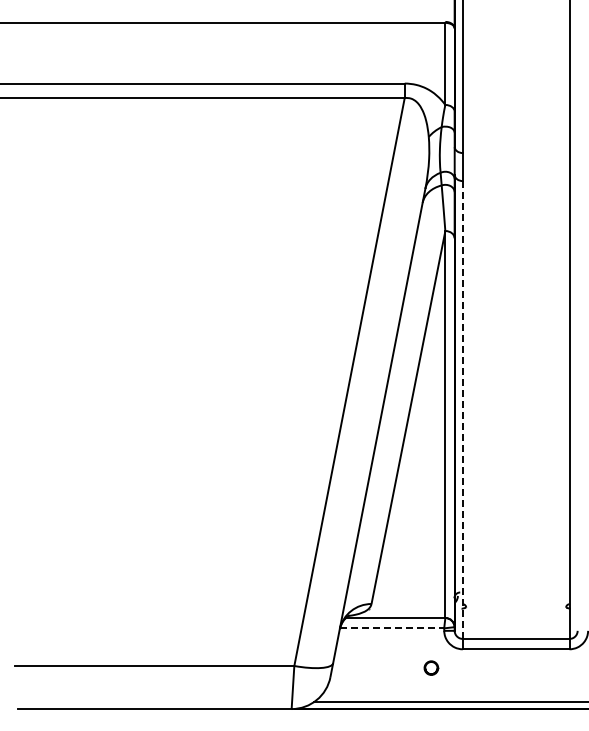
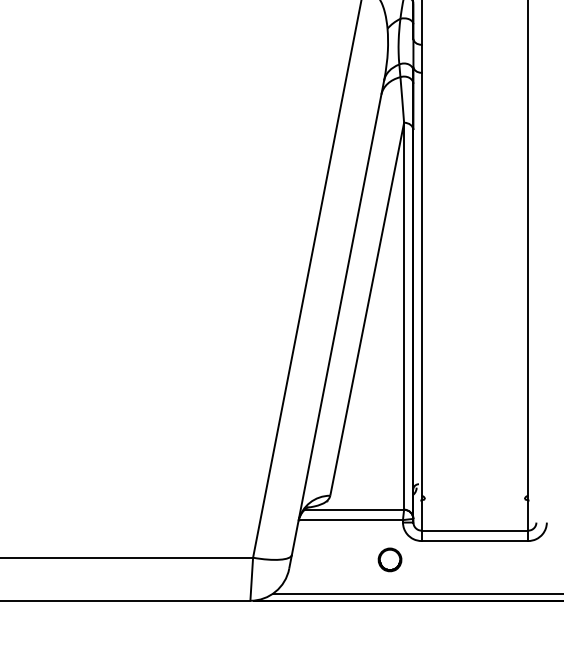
line: (462, 410) -> (421, 302), dashed -> solid
line: (392, 628) -> (351, 520), dashed -> solid
part: (431, 667) -> (390, 559), size x1.67

